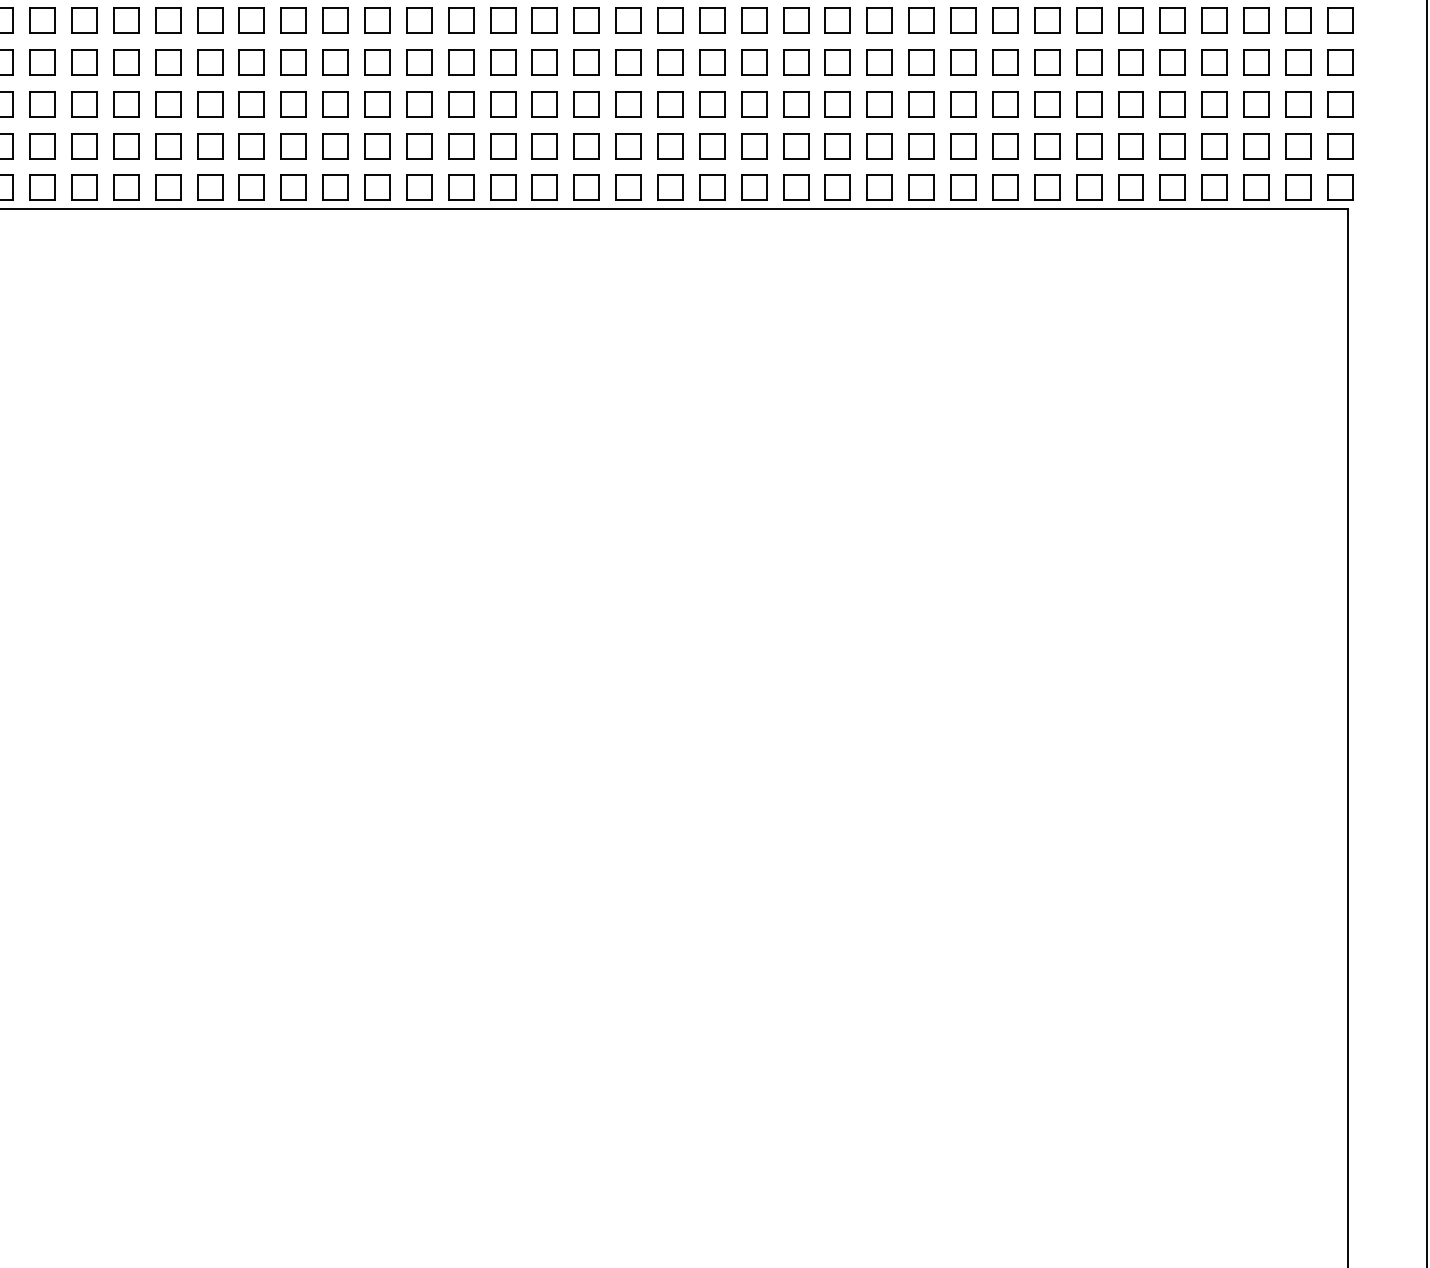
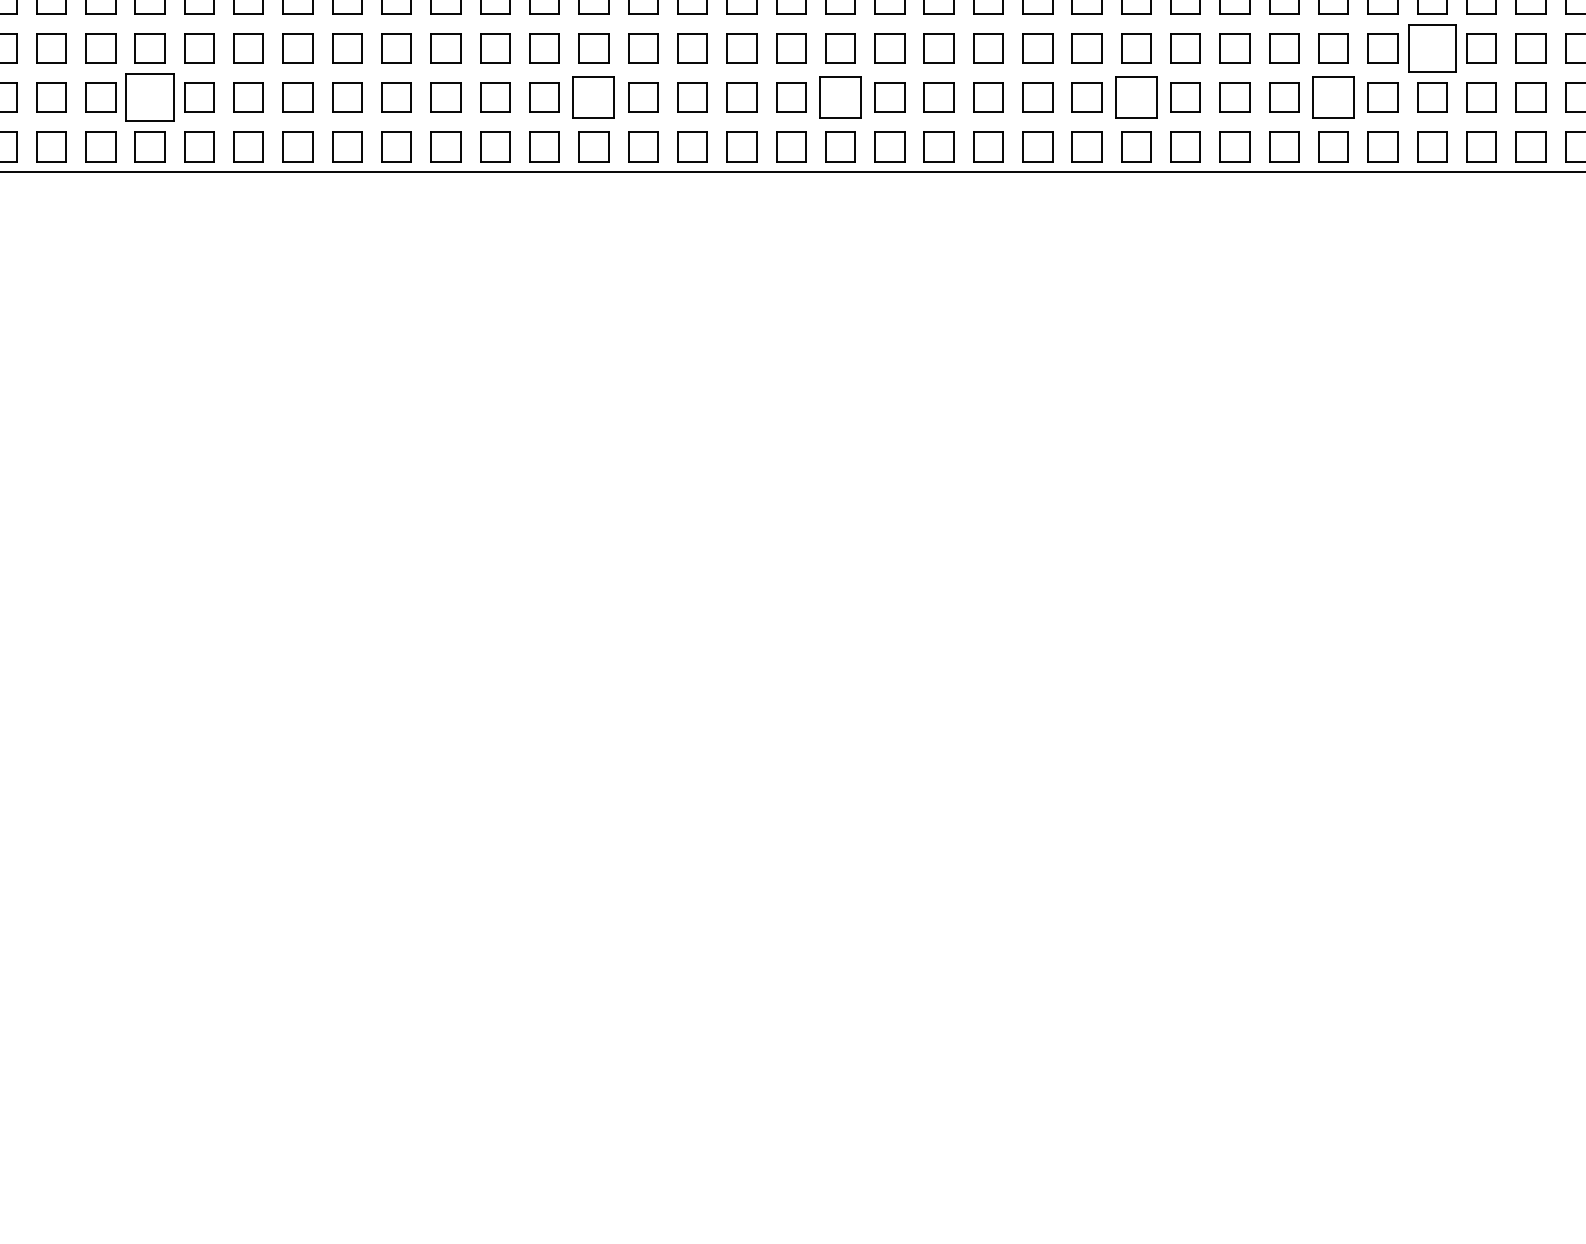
part: (1214, 104) -> (1432, 48), size x1.6
part: (126, 146) -> (150, 98), size x1.6
part: (503, 146) -> (594, 98), size x1.4
part: (712, 146) -> (840, 98), size x1.4
part: (963, 146) -> (1136, 98), size x1.4
part: (1130, 146) -> (1333, 98), size x1.4

